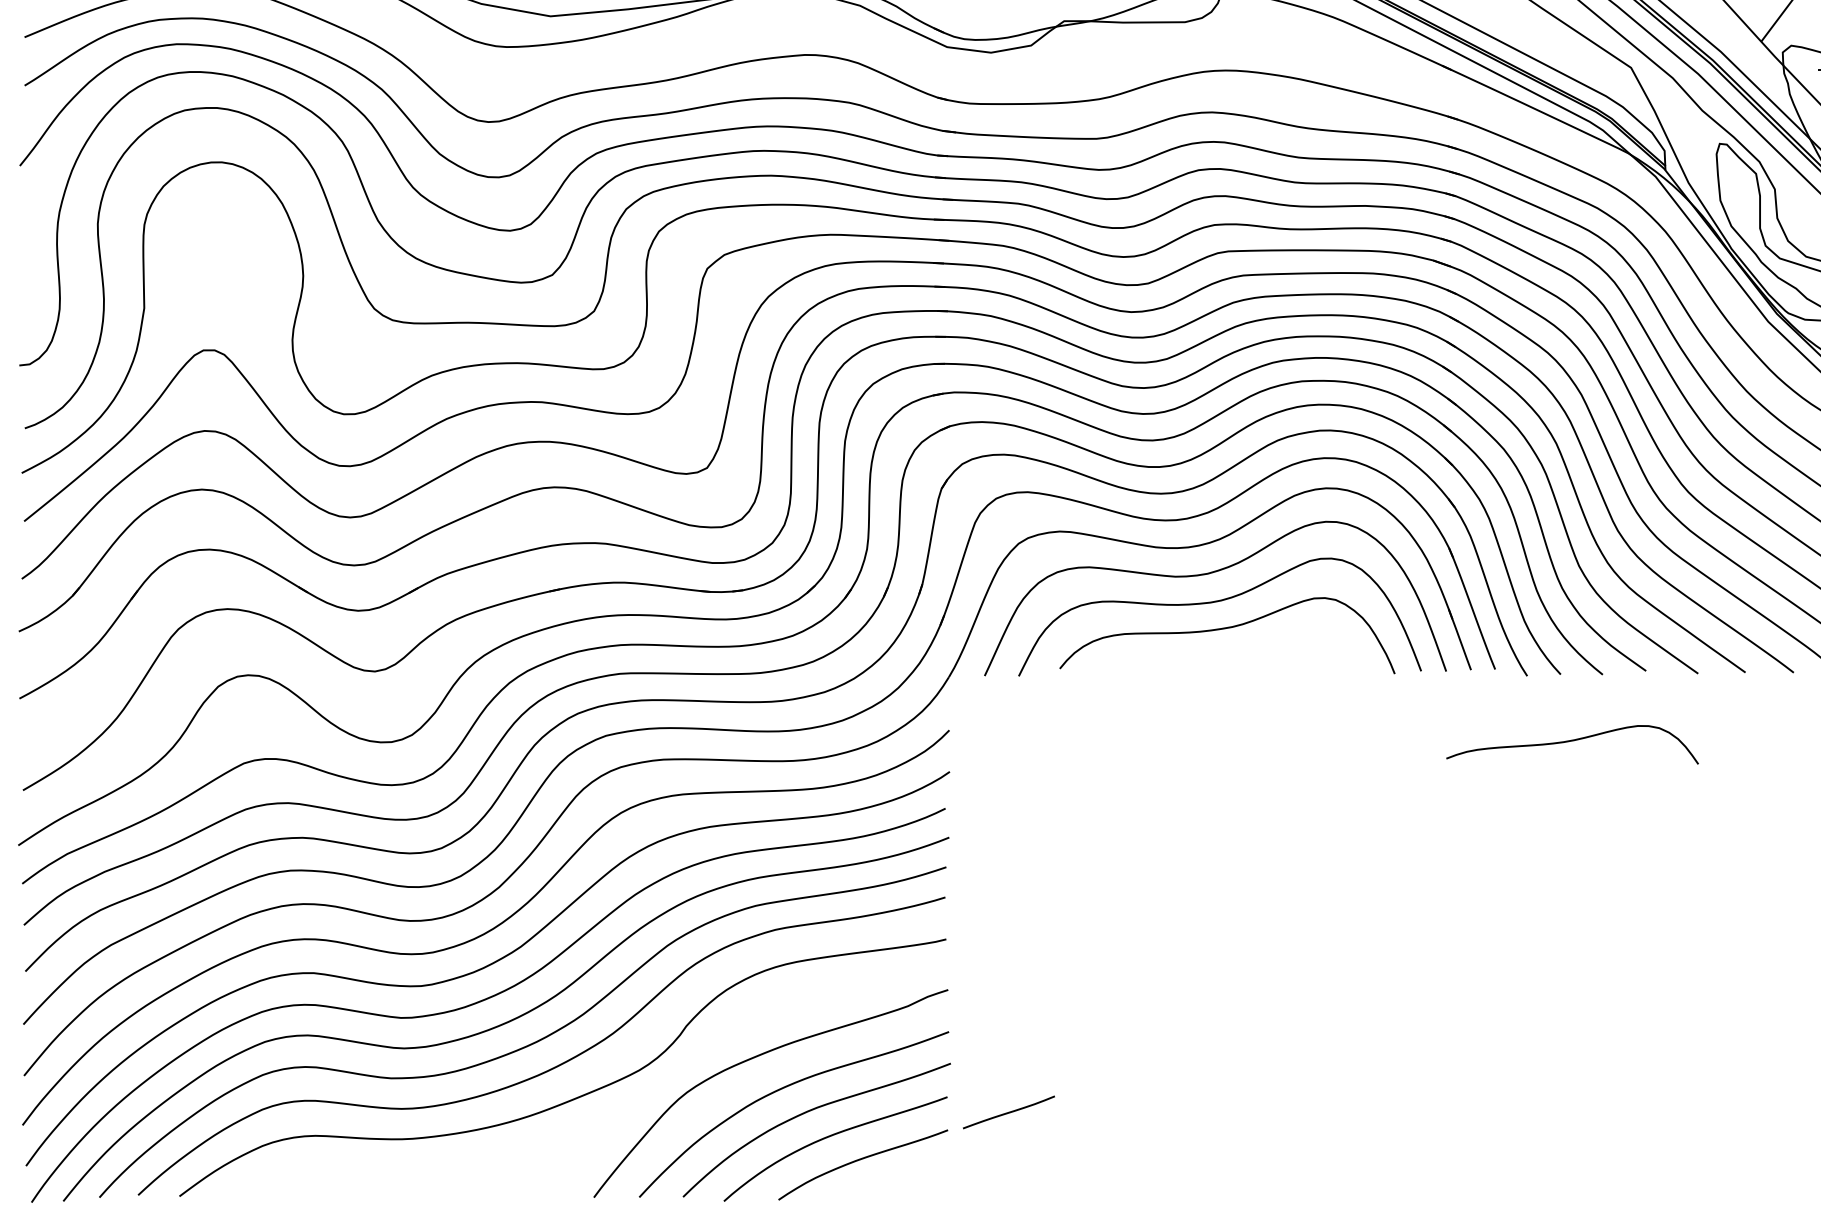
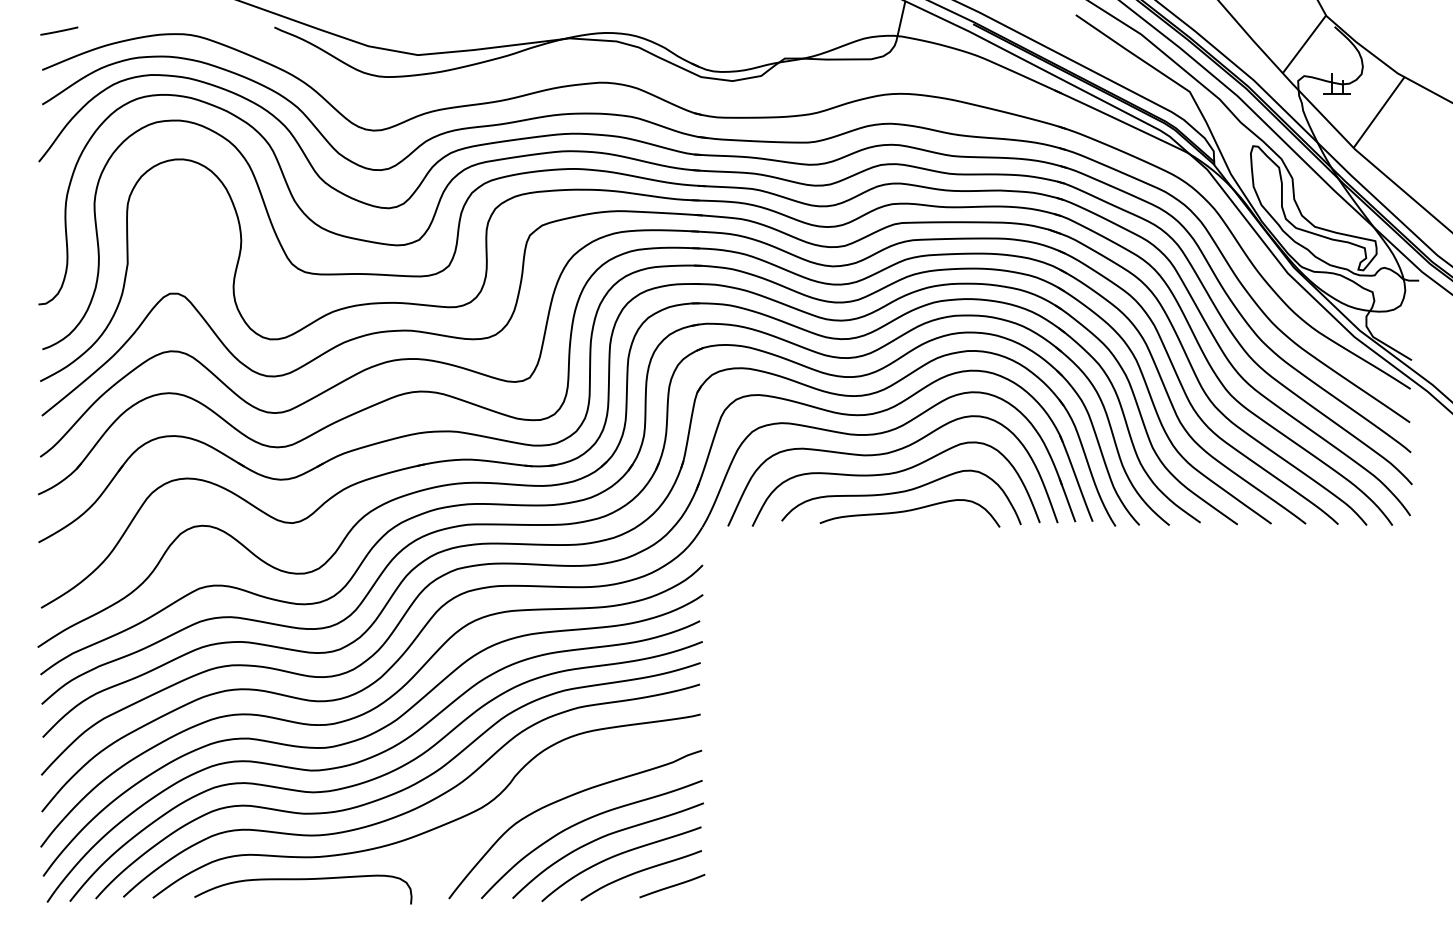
curve: (1571, 742) -> (909, 511), moved
line: (1009, 1111) -> (672, 885), moved
curve: (390, 1171) -> (303, 880), added

